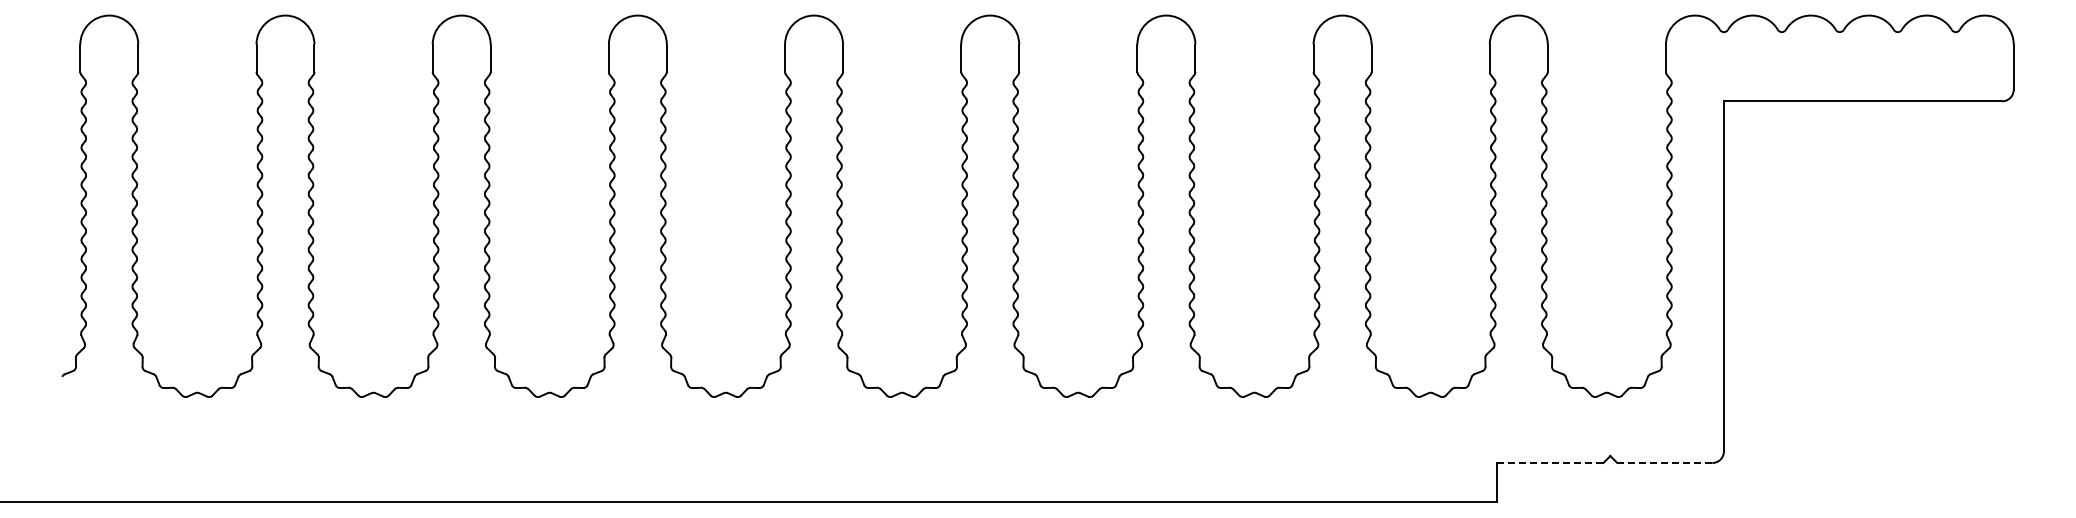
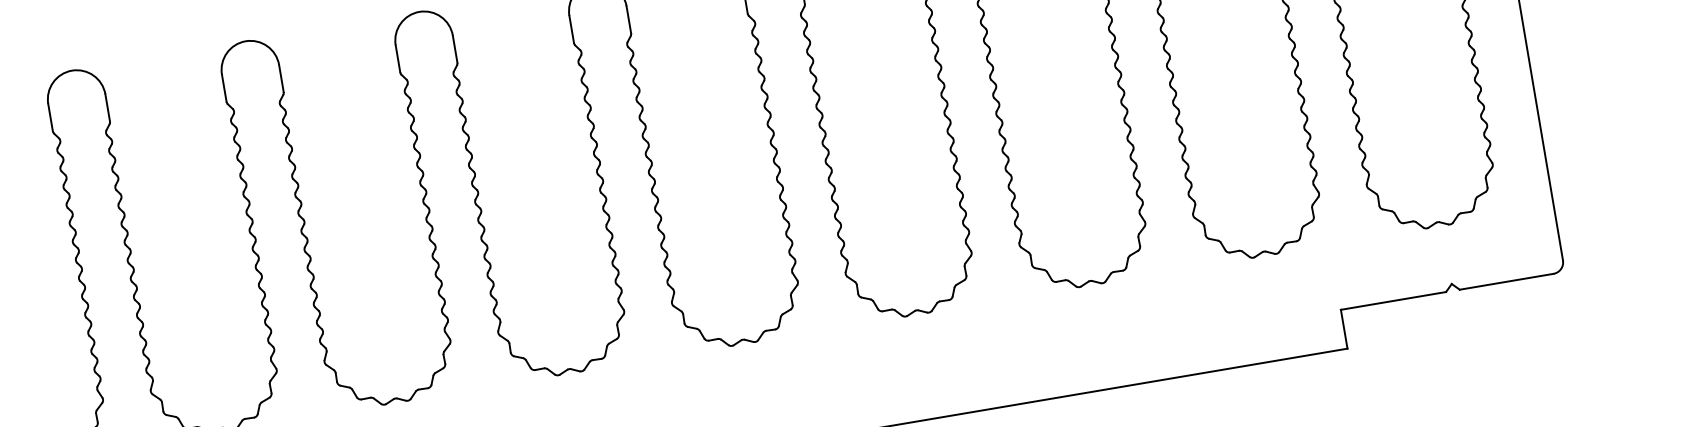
line: (1549, 463) -> (1393, 301), dashed -> solid
line: (1664, 463) -> (1506, 282), dashed -> solid

